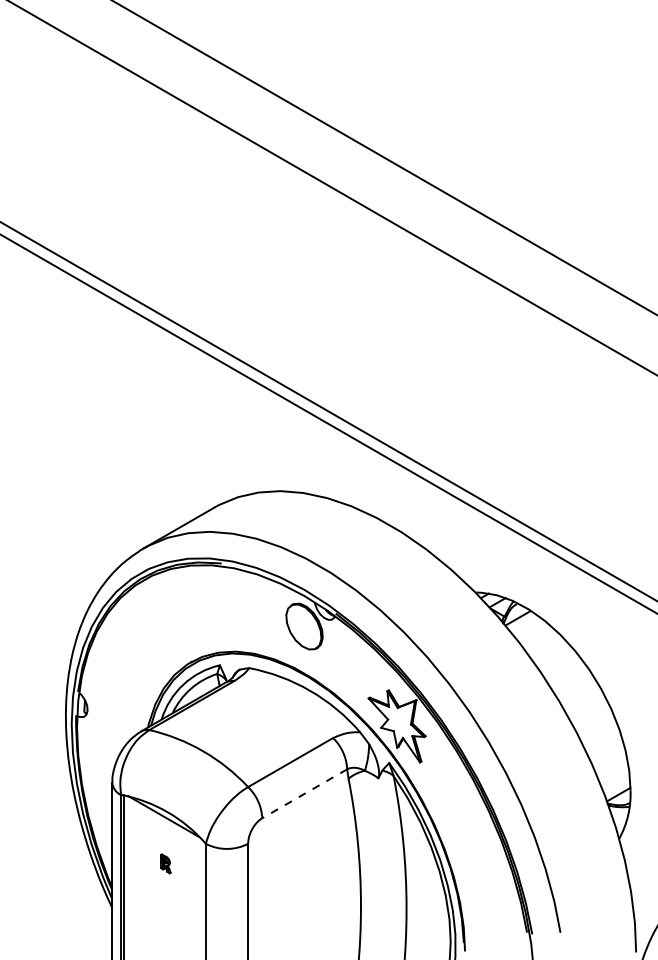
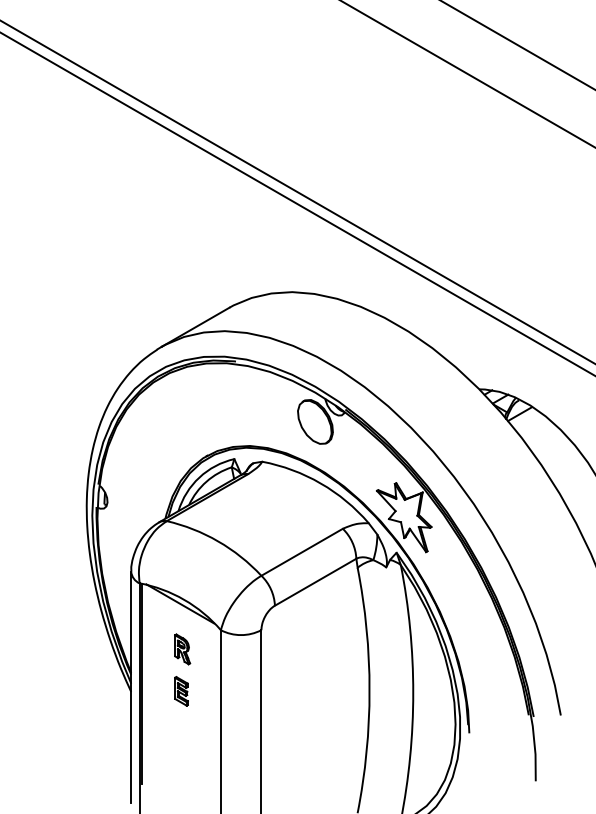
line: (304, 794) -> (315, 582), dashed -> solid
part: (165, 863) -> (182, 649), size x1.67
part: (164, 907) -> (181, 691), added

